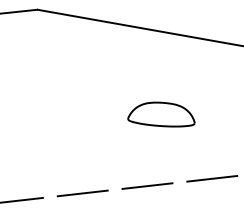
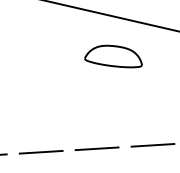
part: (161, 114) -> (113, 56), moved

